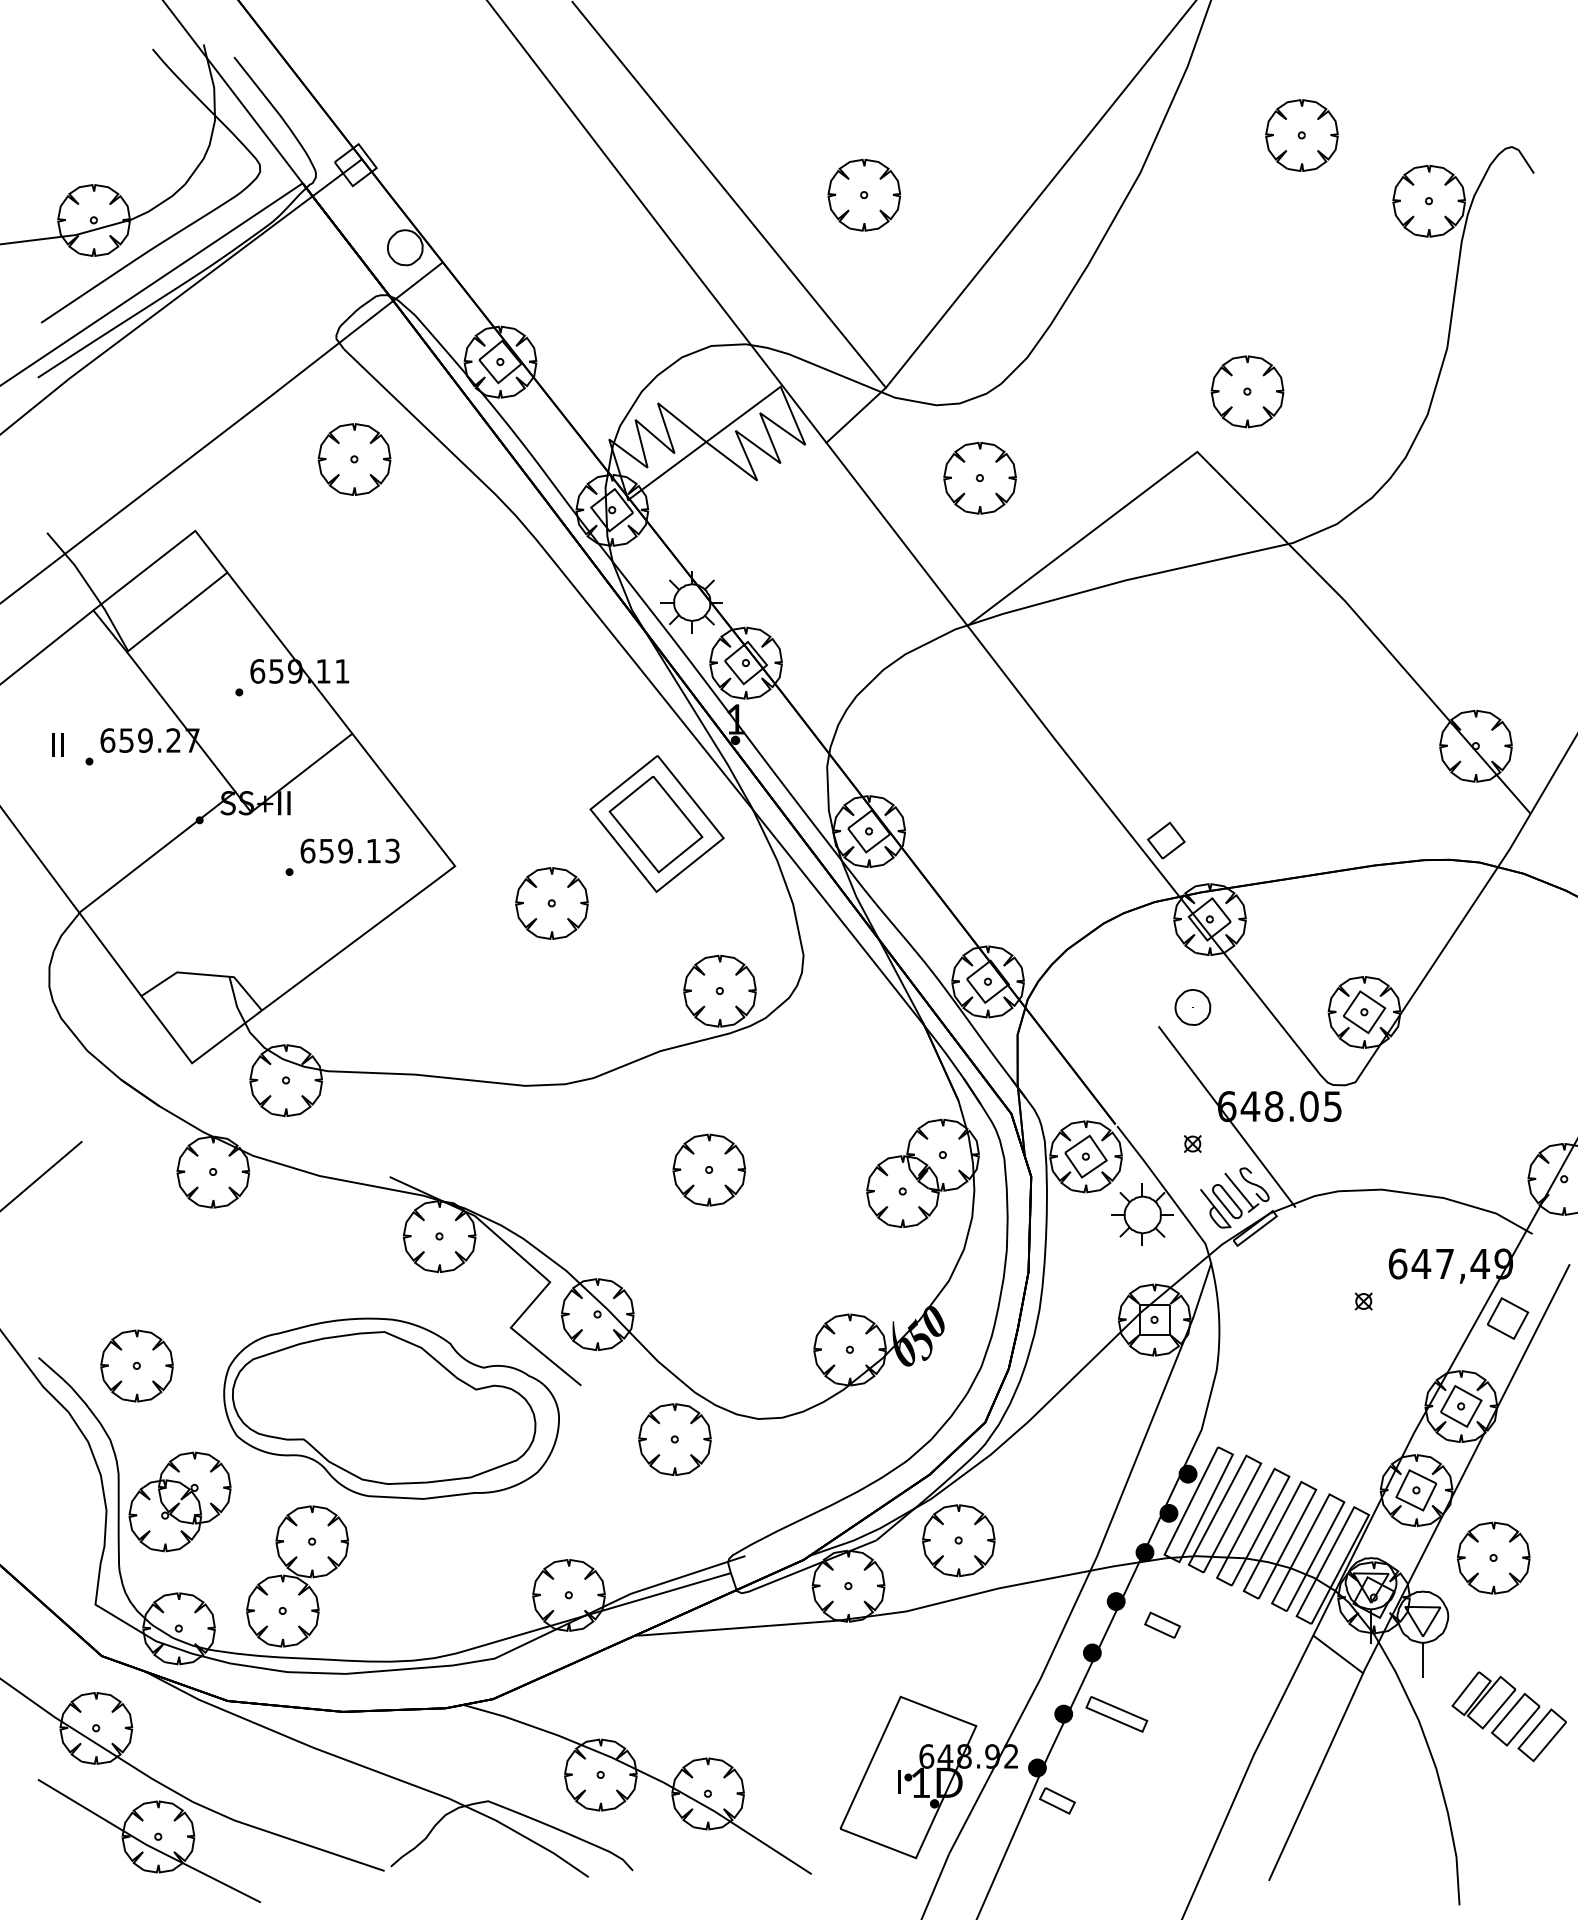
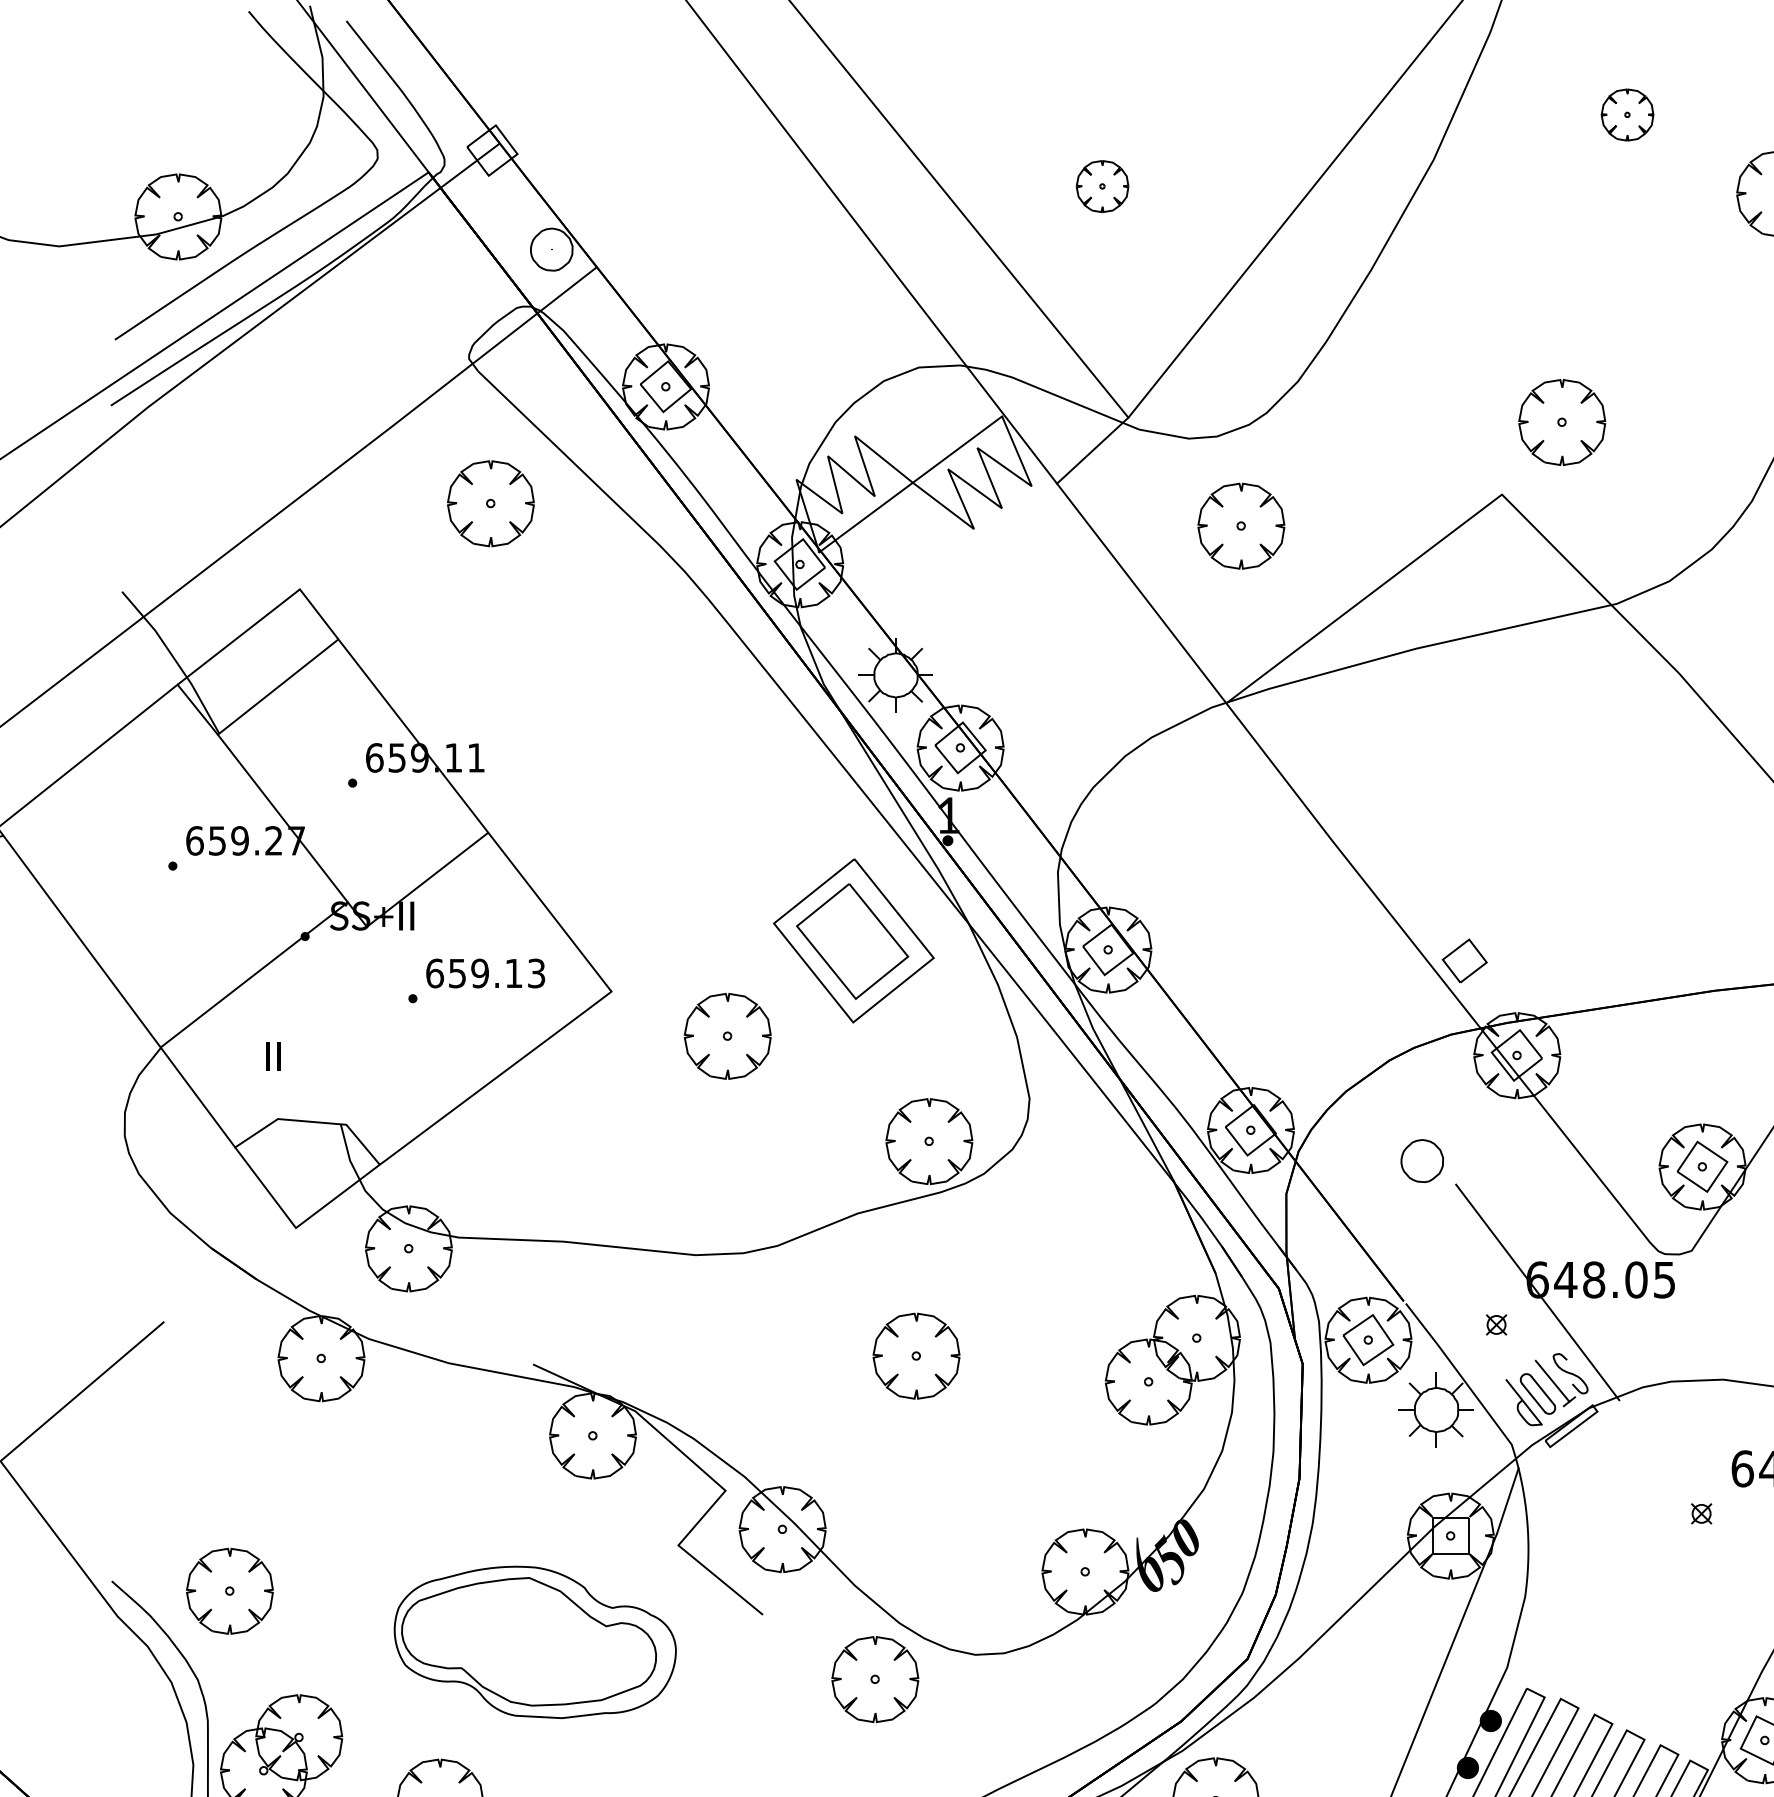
part: (1301, 135) -> (1626, 114), size x0.6
part: (864, 194) -> (1102, 185), size x0.6
text: (57, 744) -> (272, 1055), moved
part: (1192, 1007) -> (1421, 1161), moved
part: (391, 1408) -> (535, 1642), size x0.7

